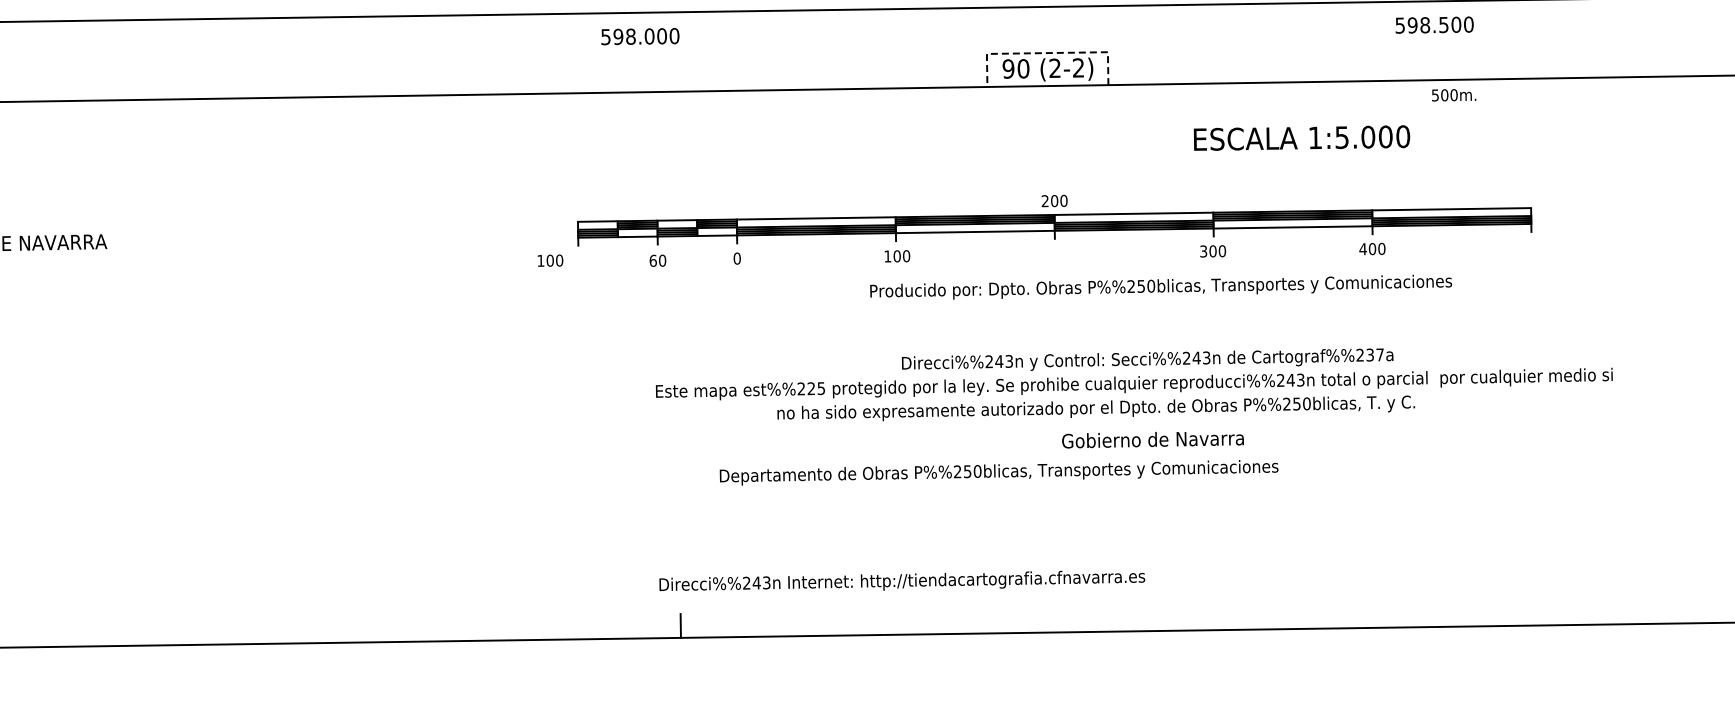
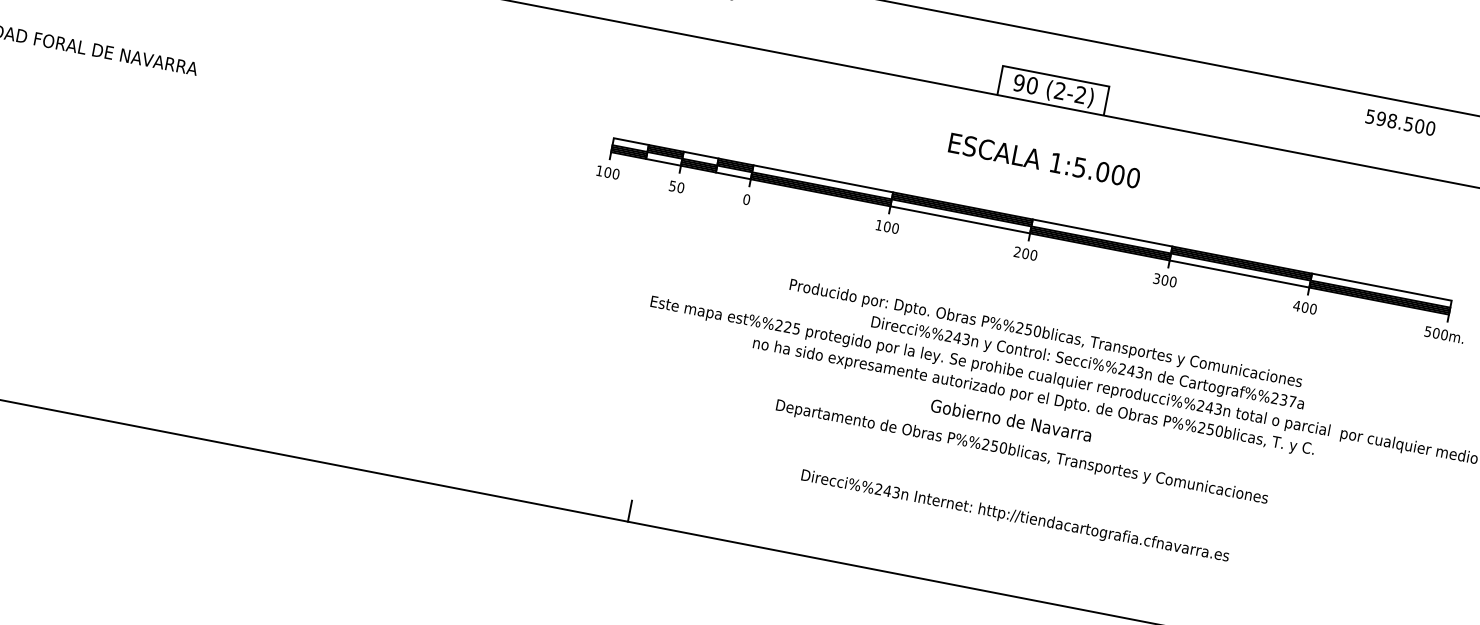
line: (1046, 53) -> (1055, 76), dashed -> solid
text: (1454, 95) -> (1444, 335), moved
text: (1301, 137) -> (1044, 160), moved
text: (1054, 200) -> (1025, 253), moved
text: (550, 260) -> (608, 172), moved
text: (652, 260) -> (672, 185), 60 -> 50
text: (1161, 286) -> (1046, 333), moved
text: (1152, 440) -> (1010, 421), moved
text: (998, 472) -> (1021, 452), moved
text: (902, 580) -> (1015, 515), moved

